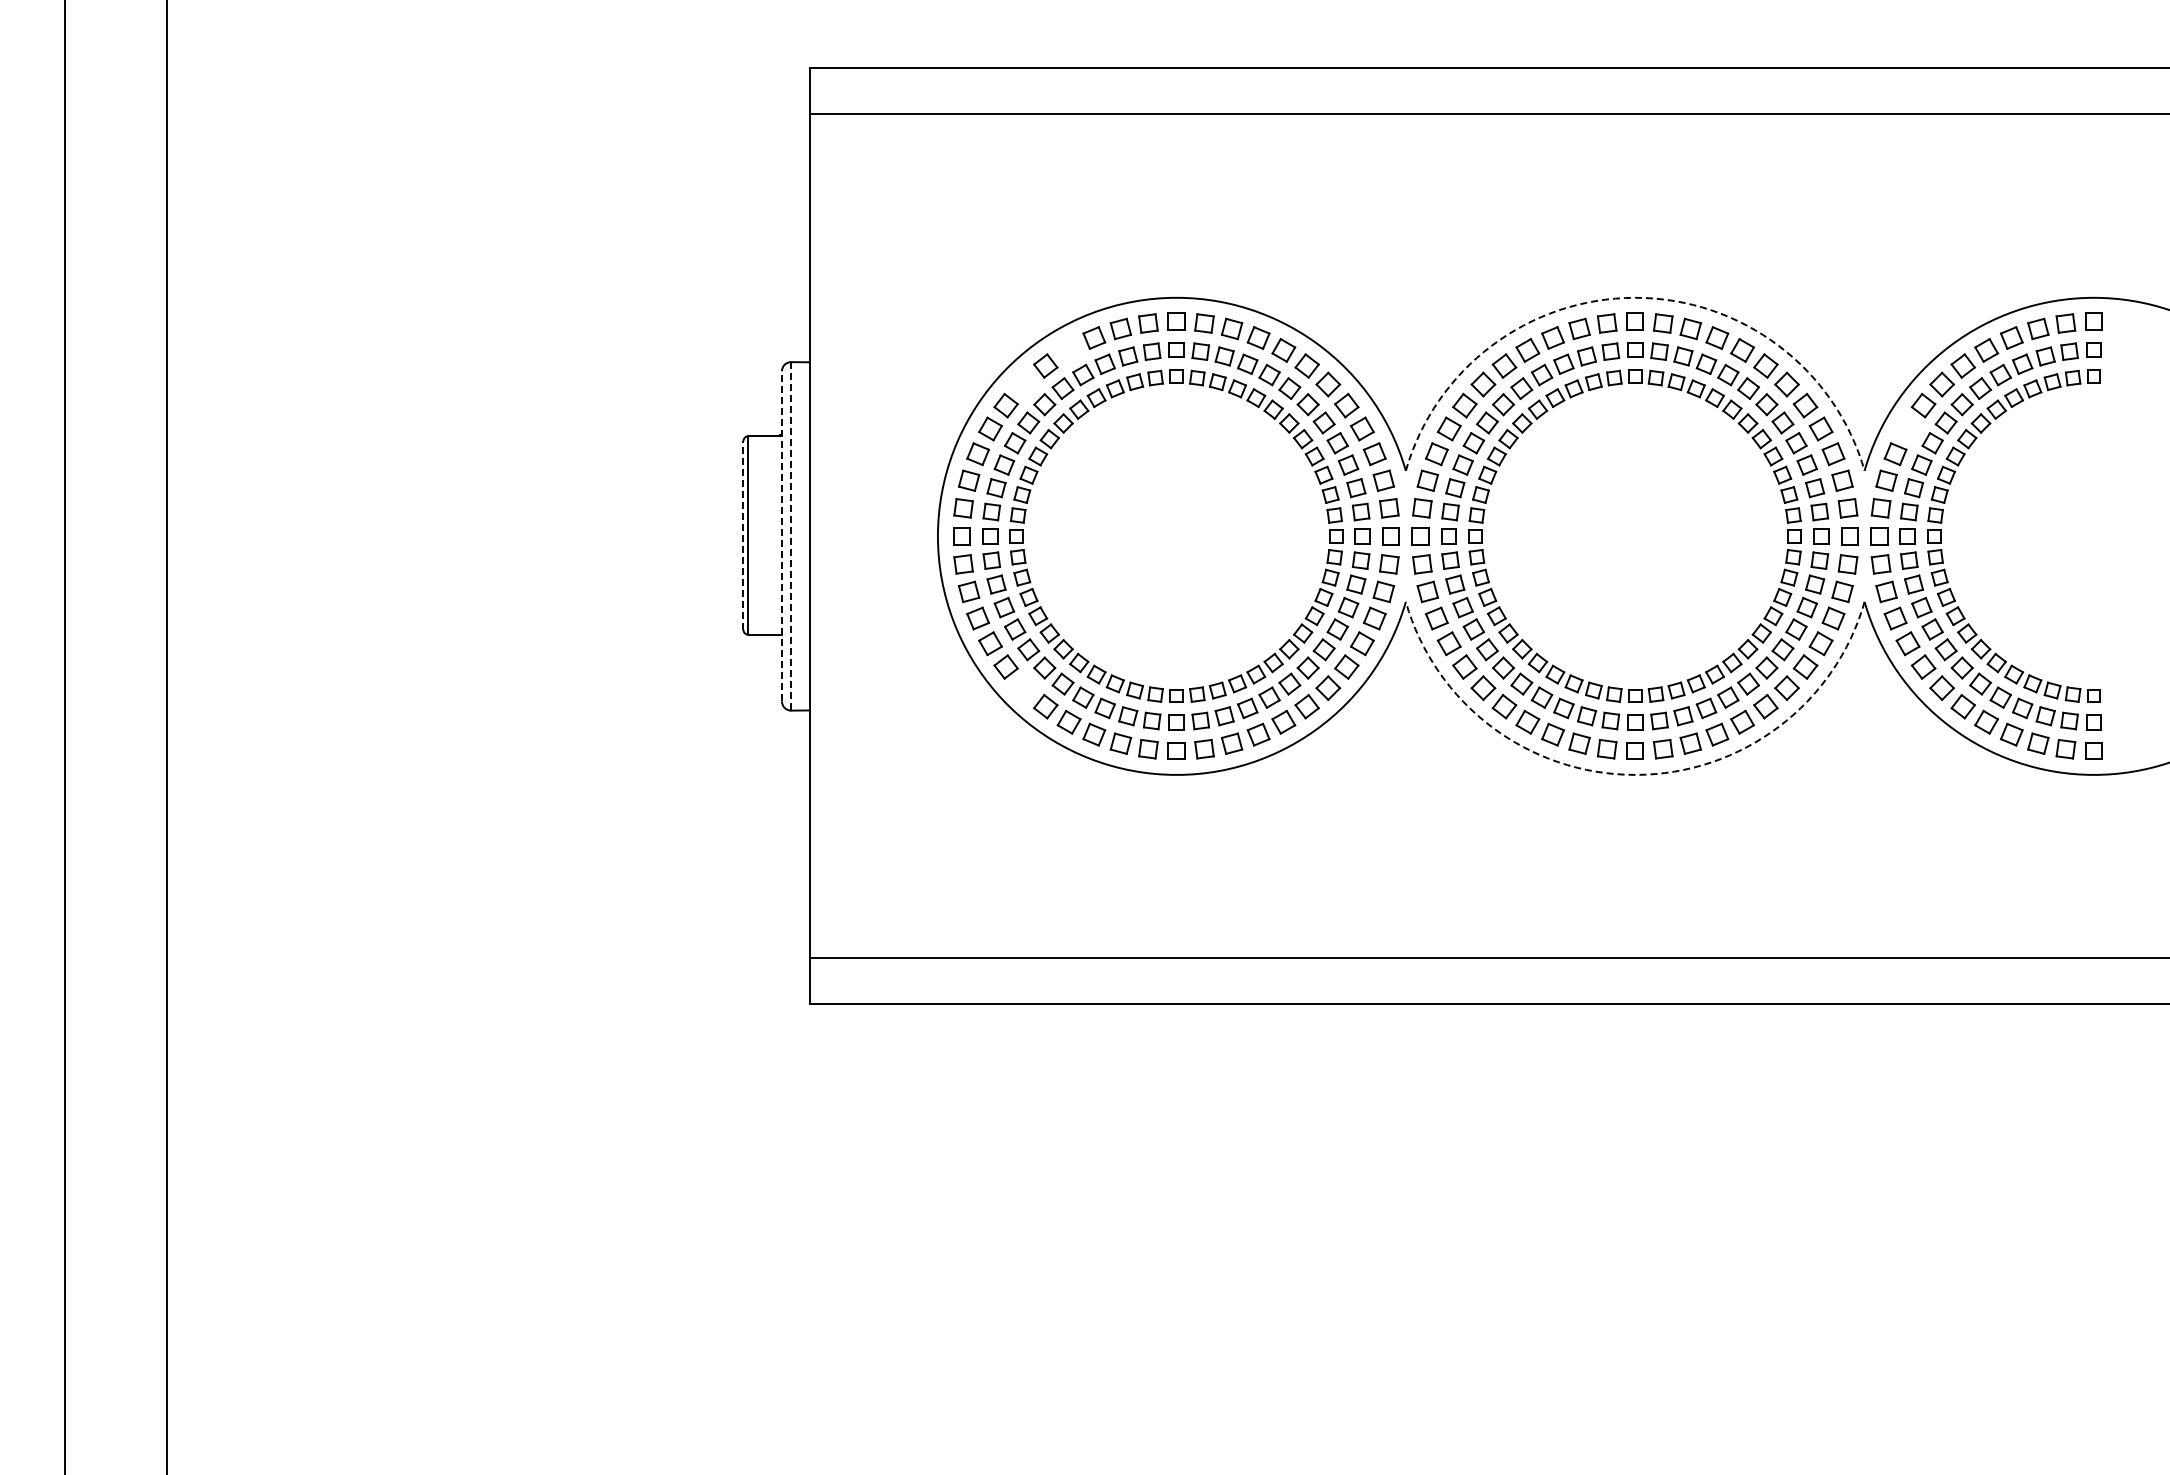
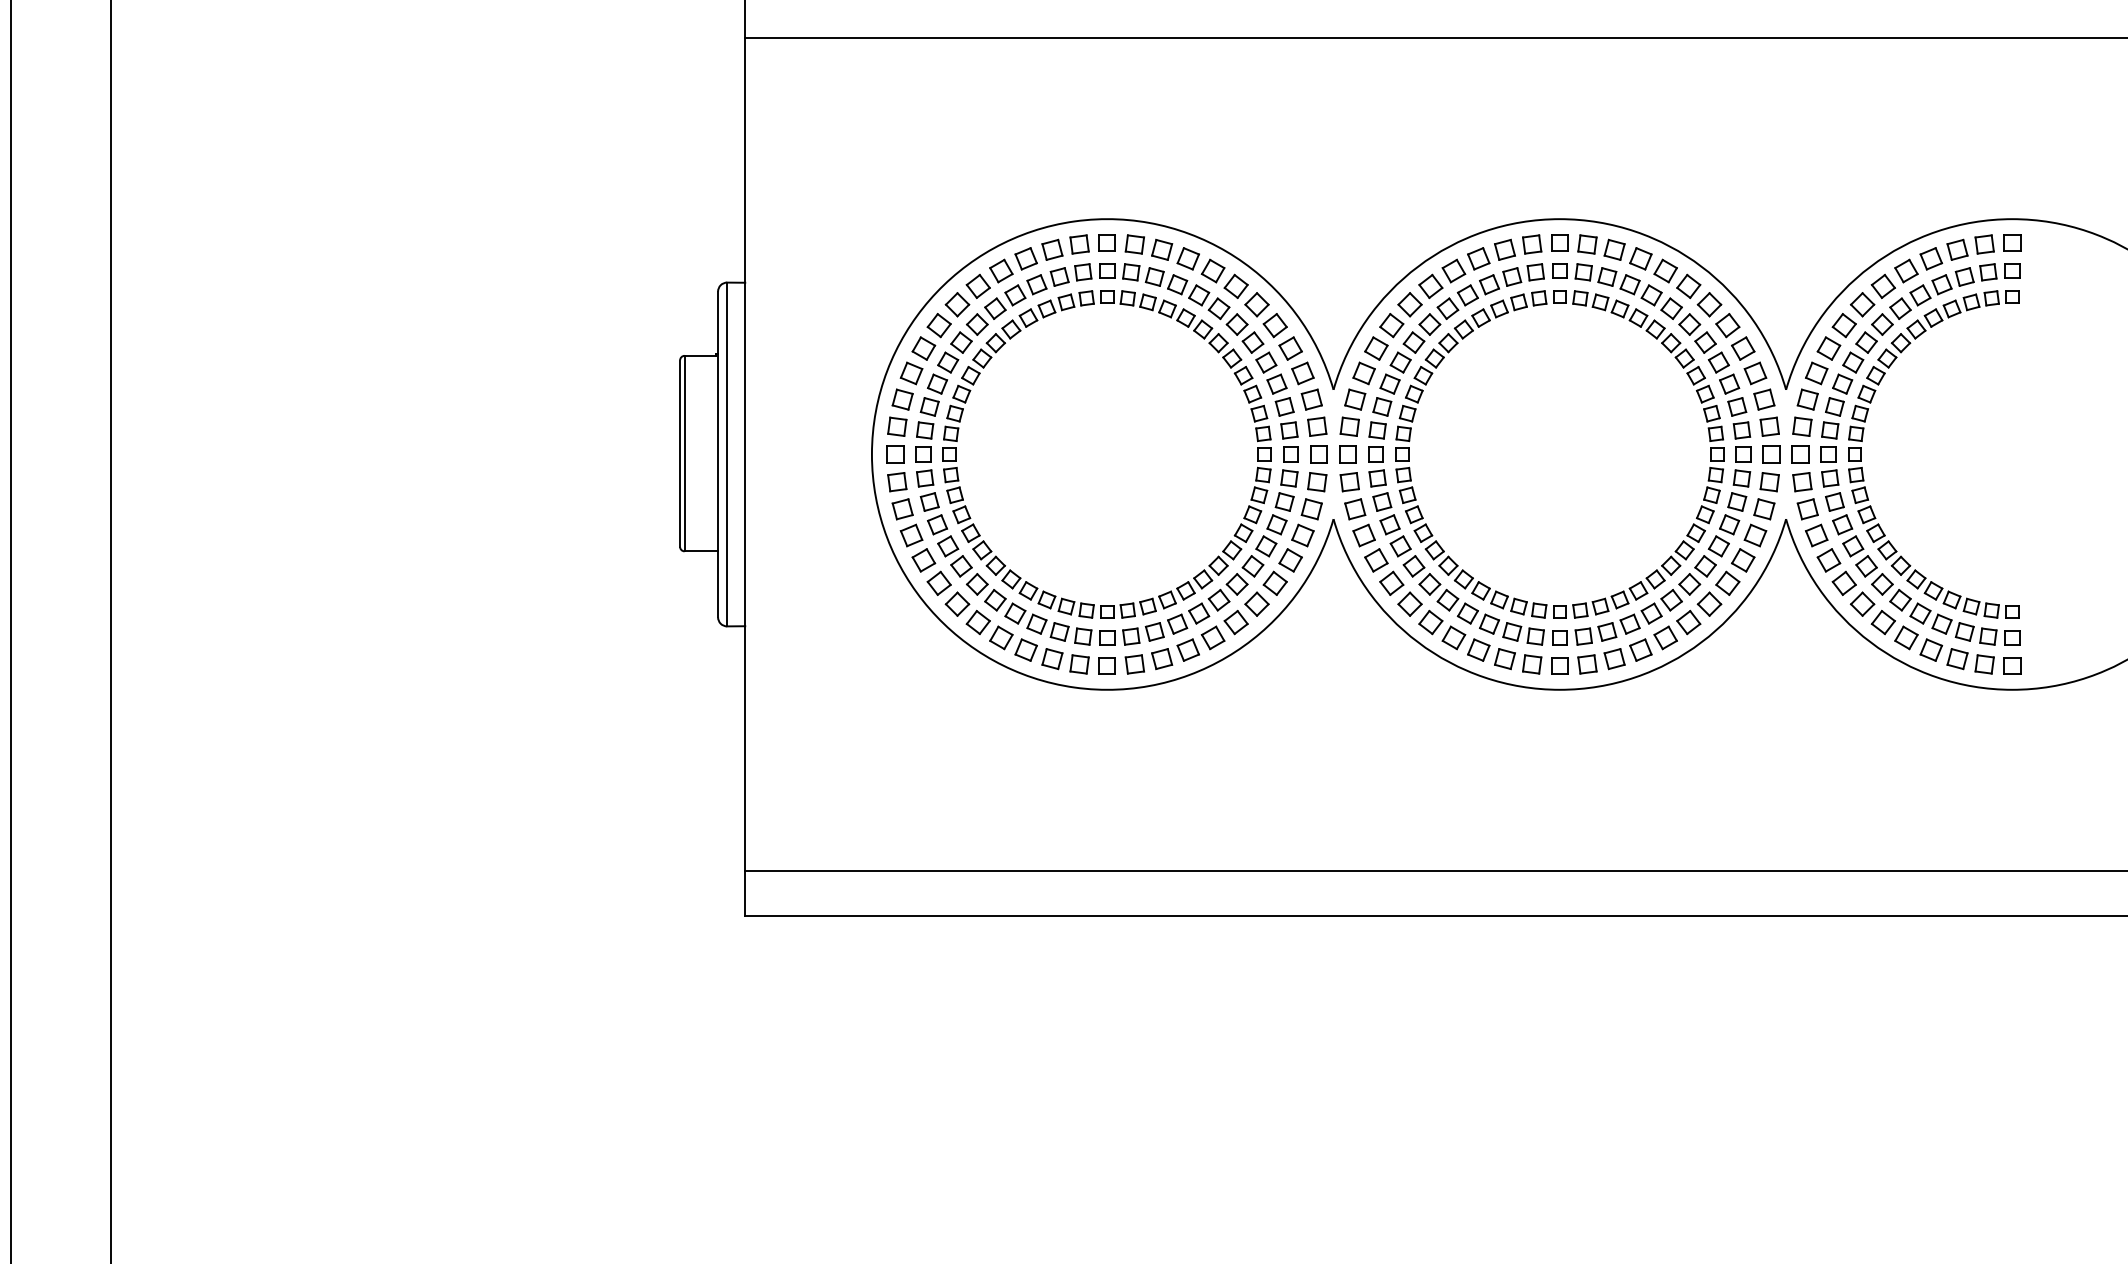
arc: (1635, 297) -> (1560, 218), dashed -> solid
part: (1068, 350) -> (1000, 271), added
part: (1024, 384) -> (957, 304), added
part: (1907, 428) -> (1828, 348), added
line: (743, 535) -> (680, 453), dashed -> solid
line: (781, 535) -> (717, 453), dashed -> solid
line: (791, 536) -> (727, 454), dashed -> solid
part: (1024, 687) -> (957, 603), added
arc: (1635, 774) -> (1560, 689), dashed -> solid

